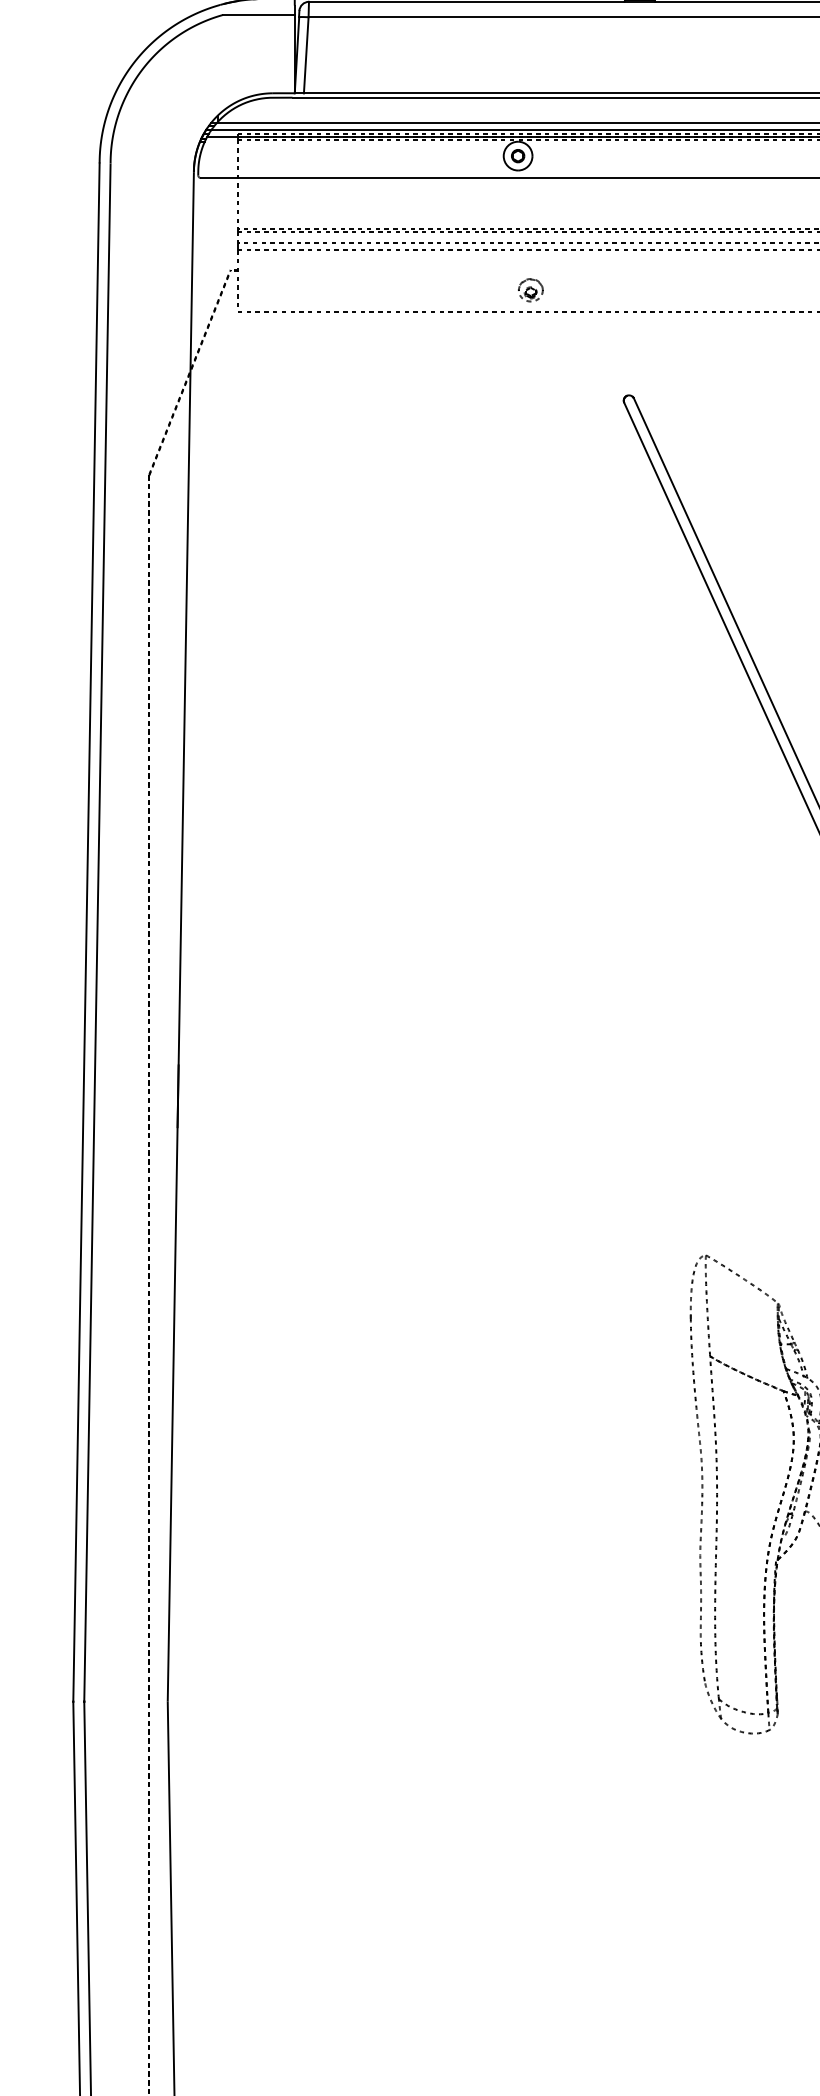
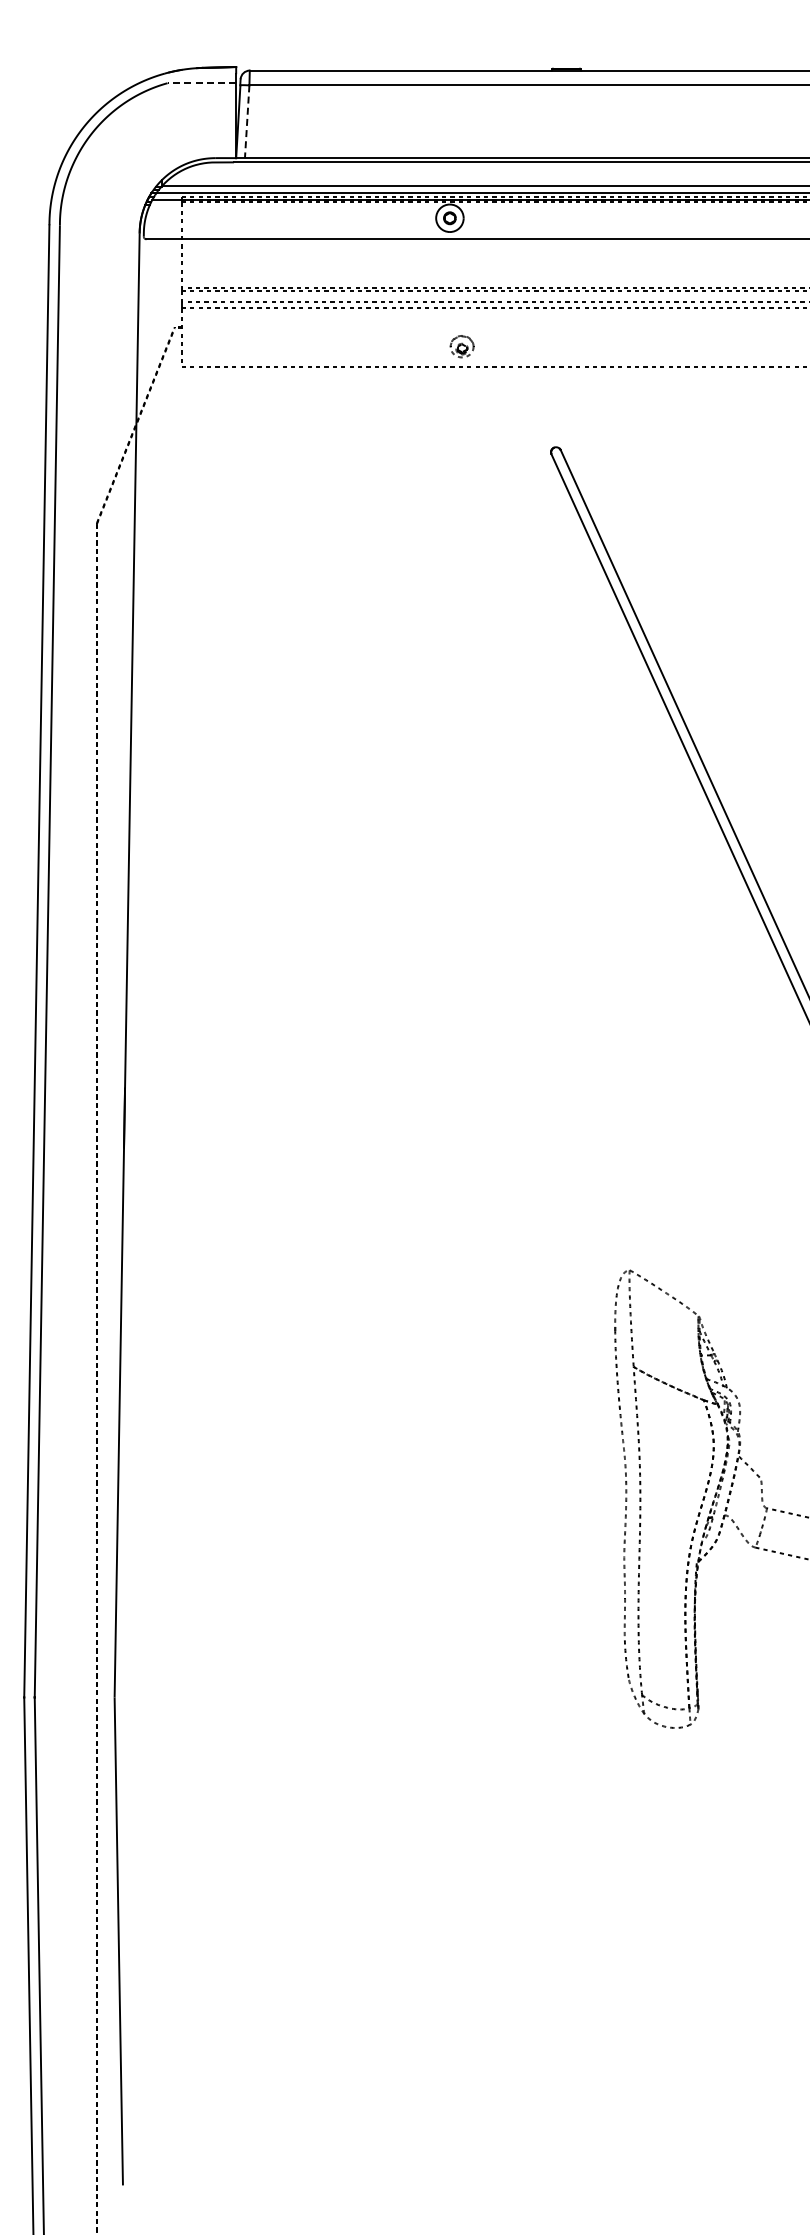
line: (258, 15) -> (201, 83), solid -> dashed
line: (306, 55) -> (247, 121), solid -> dashed

